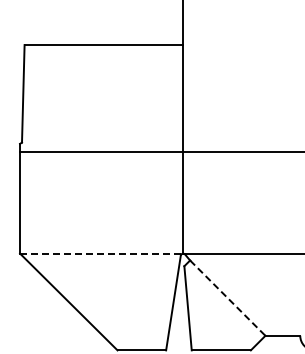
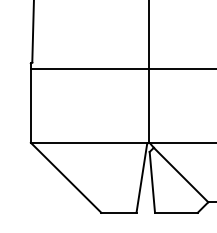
line: (101, 253) -> (89, 142), dashed -> solid
line: (228, 298) -> (181, 175), dashed -> solid

